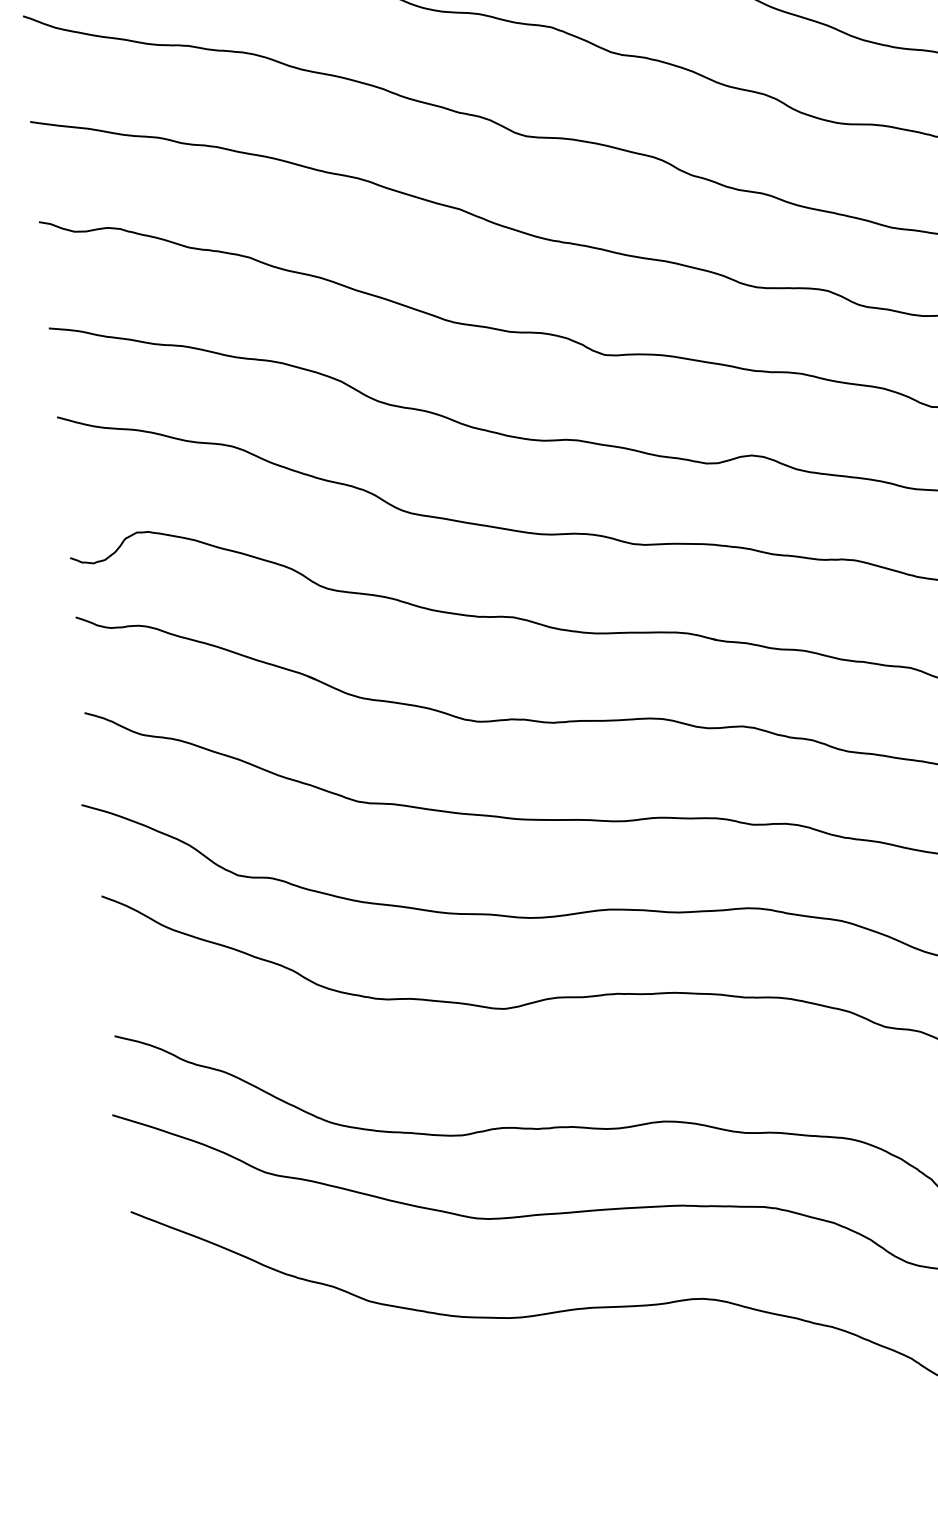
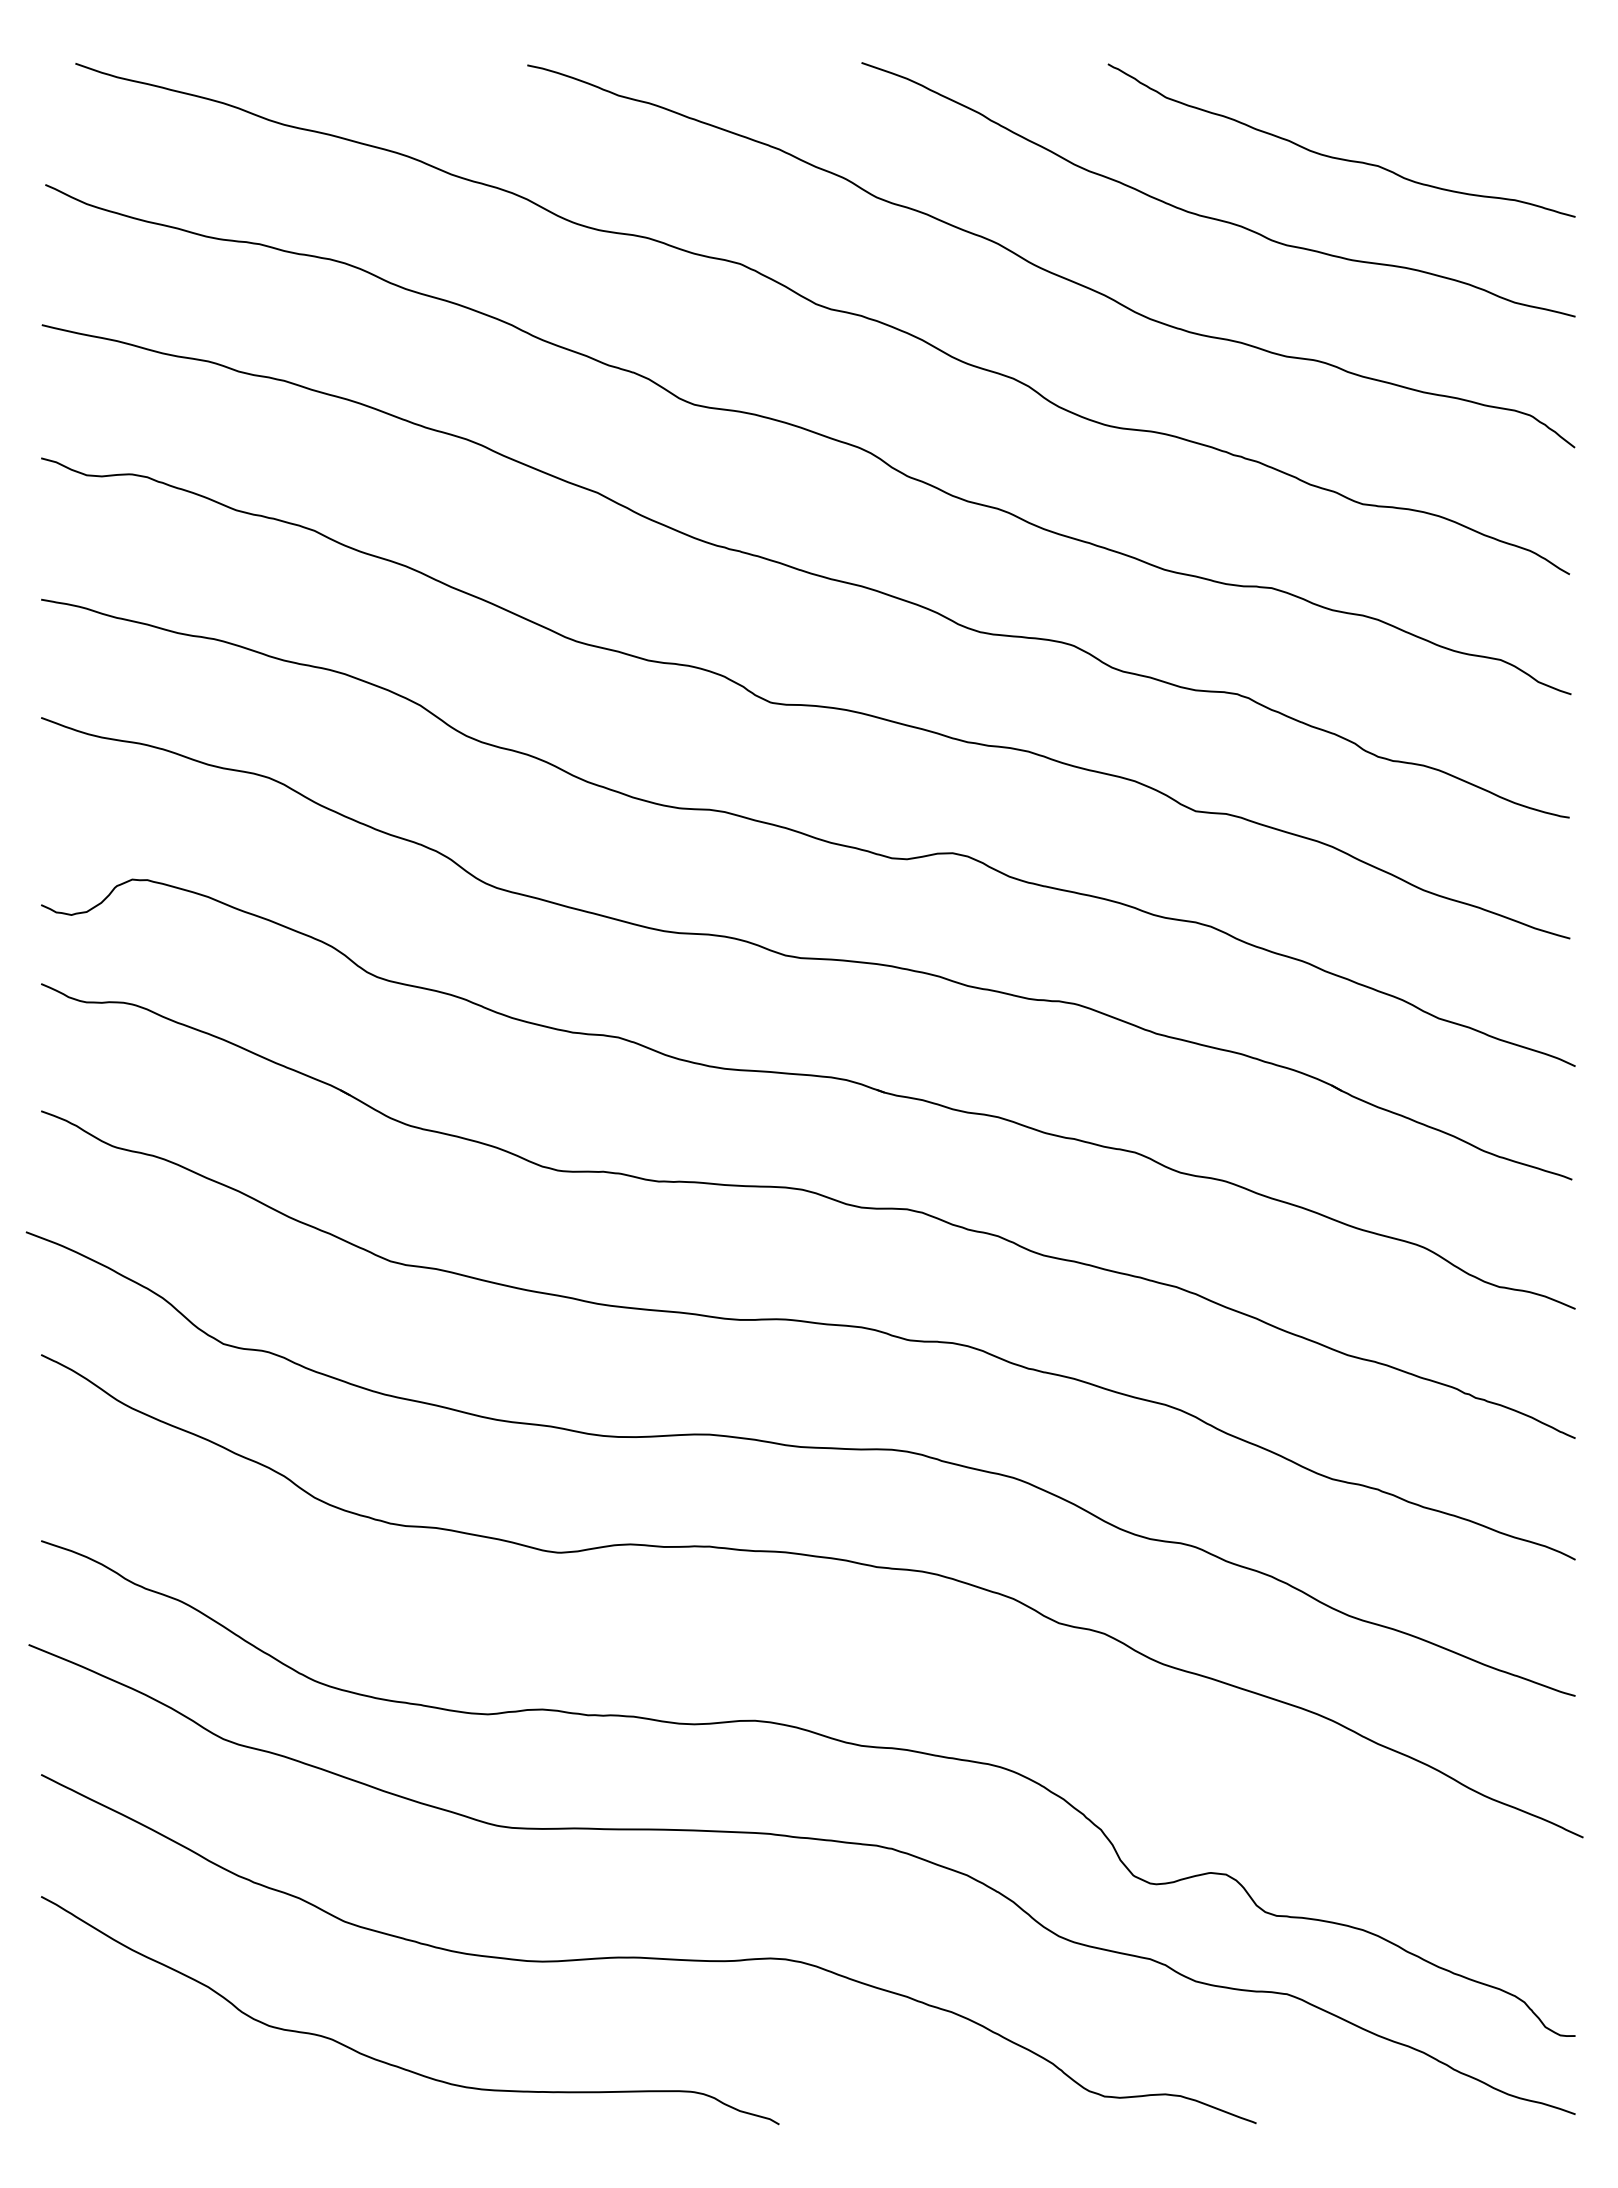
curve: (416, 1405) -> (394, 2064), added

